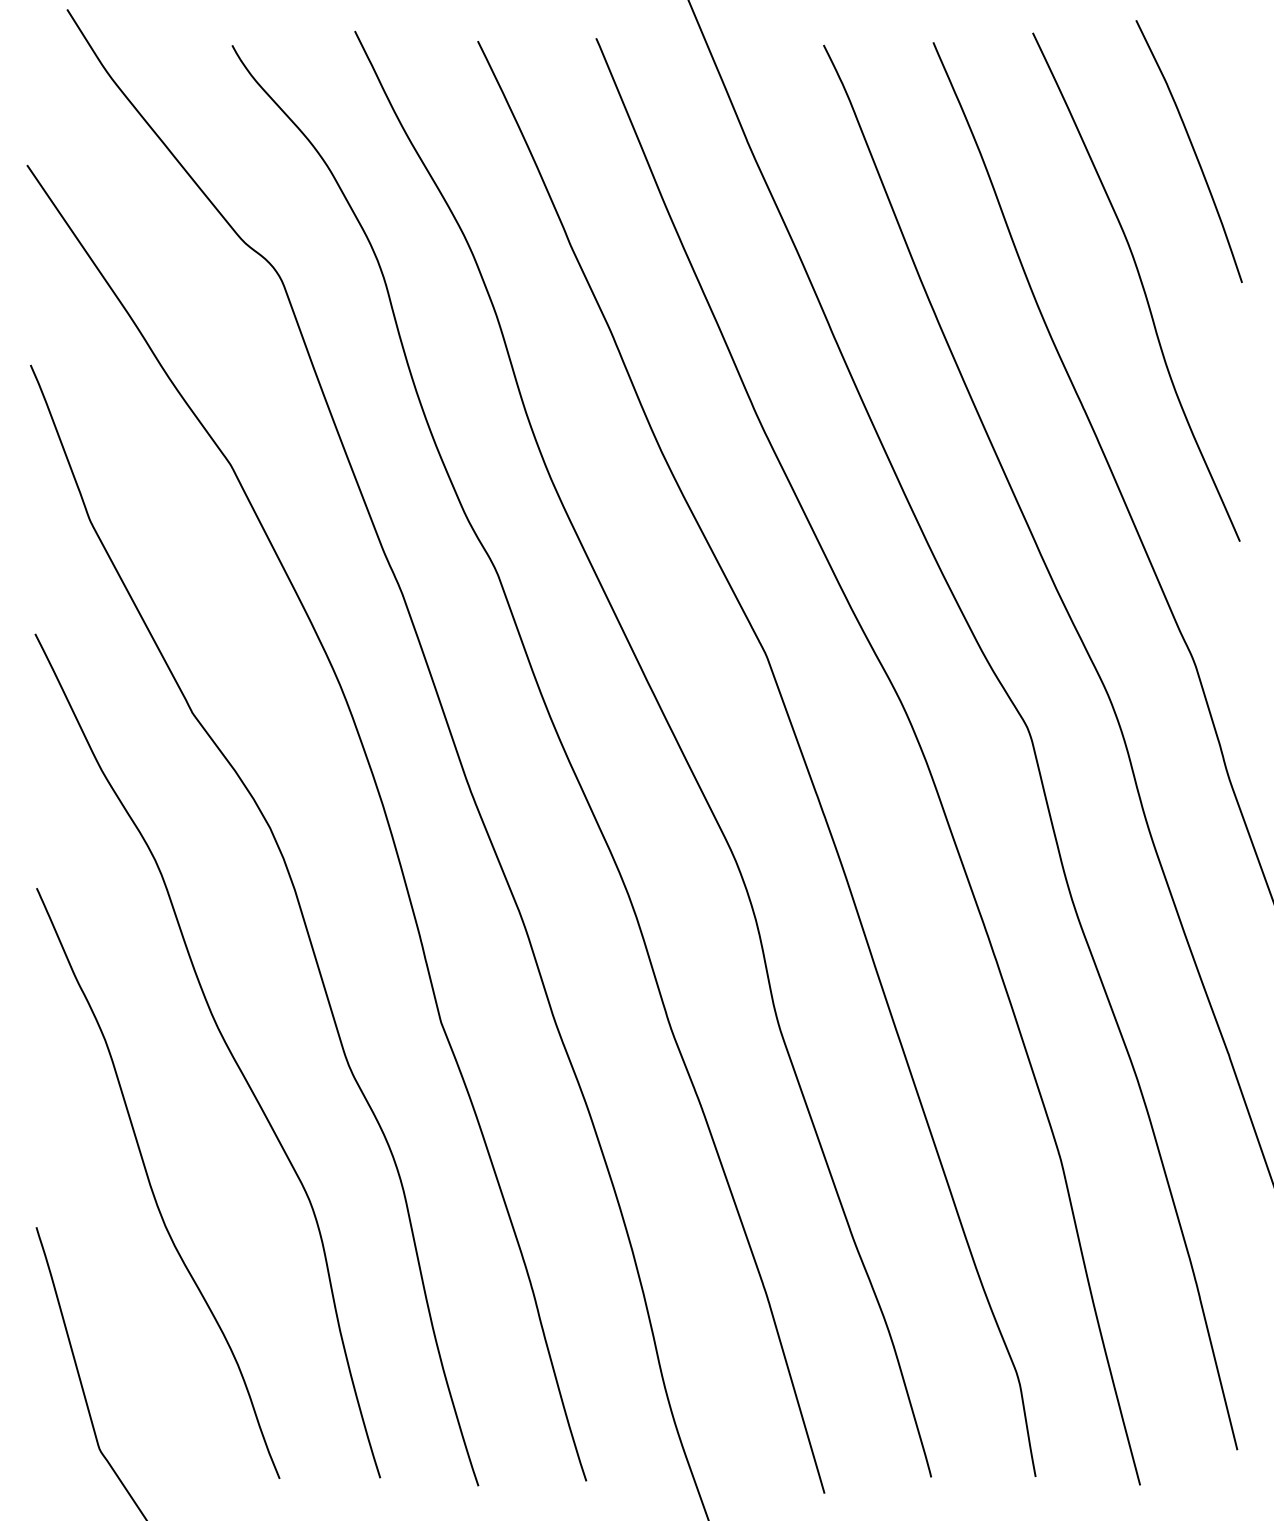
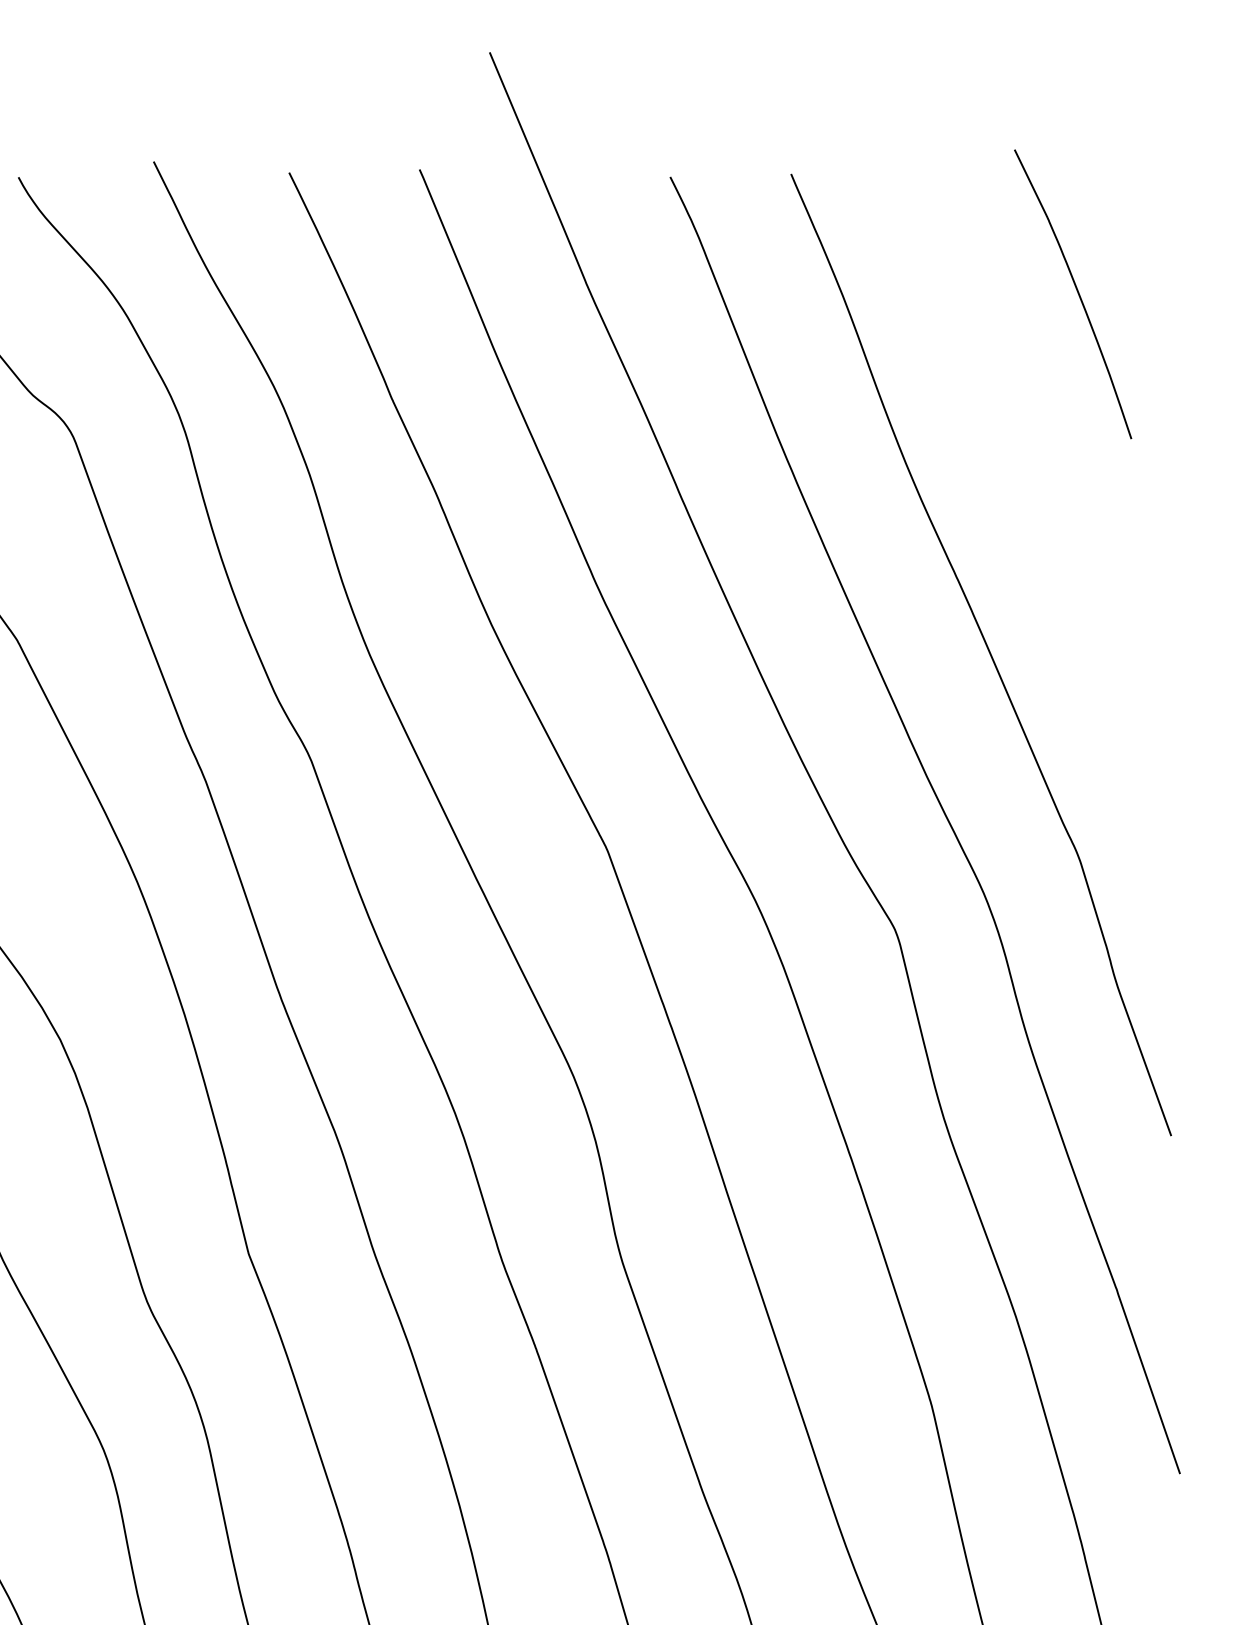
curve: (1141, 285) -> (1020, 441), removed

